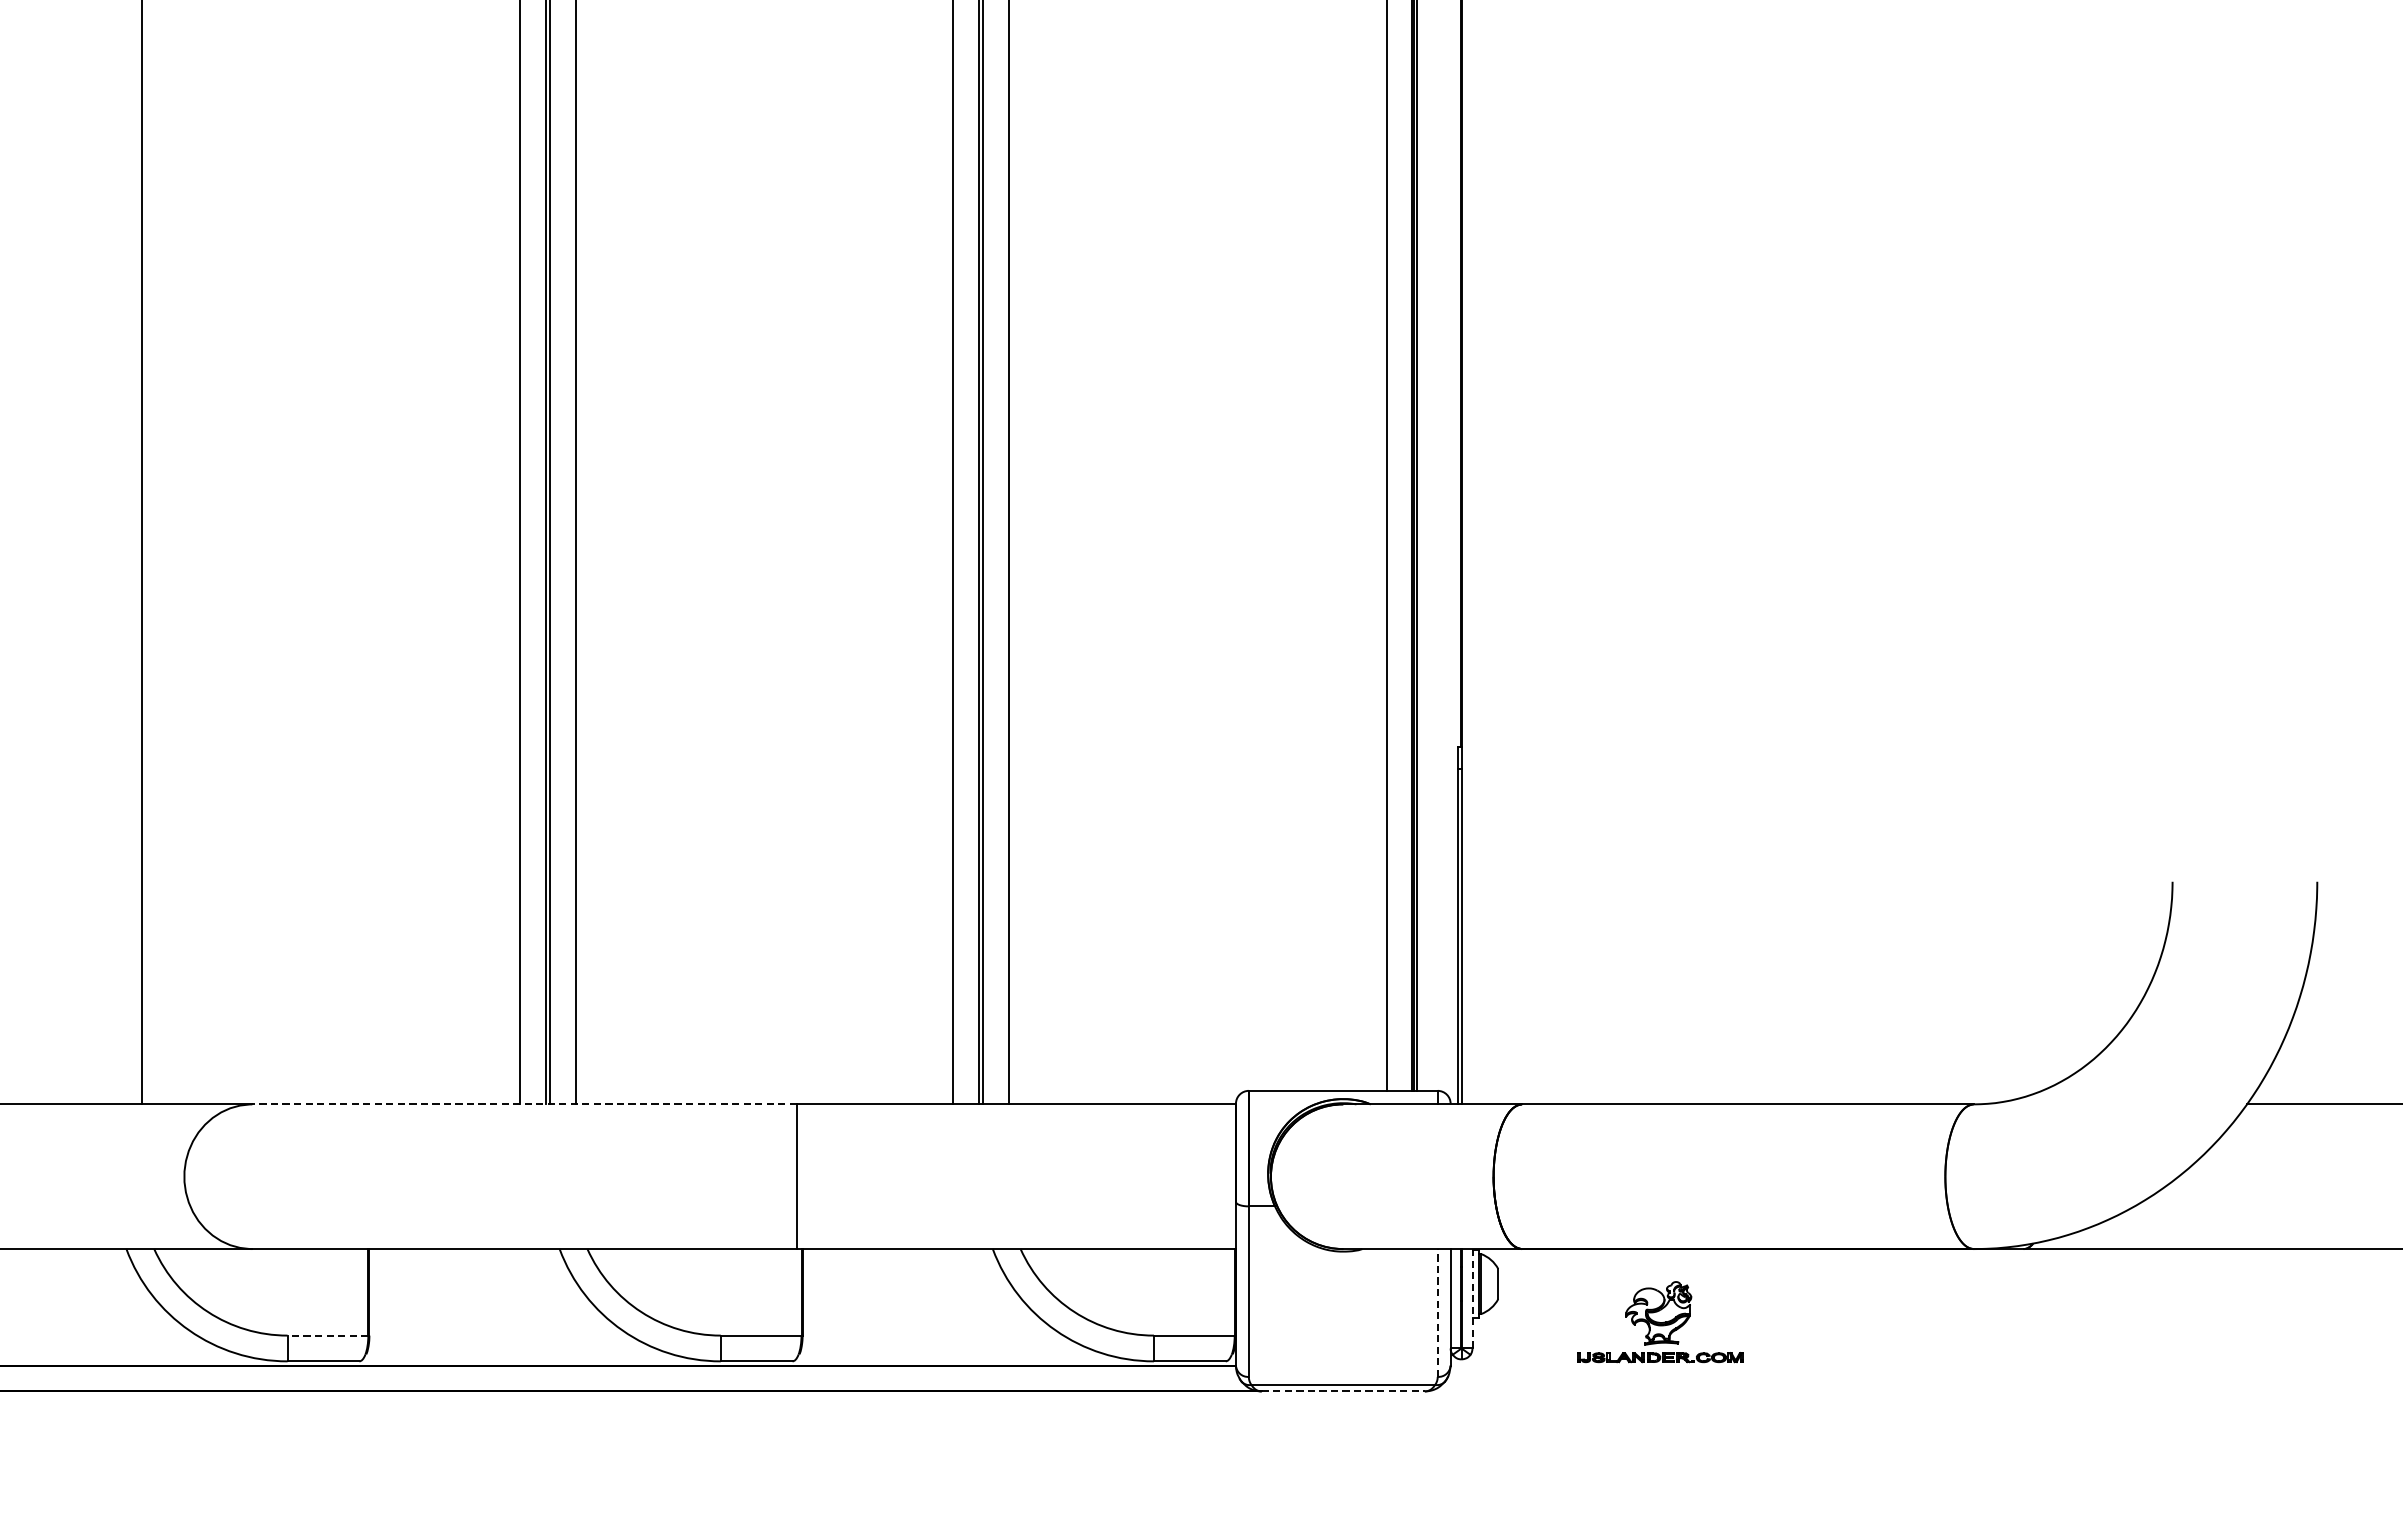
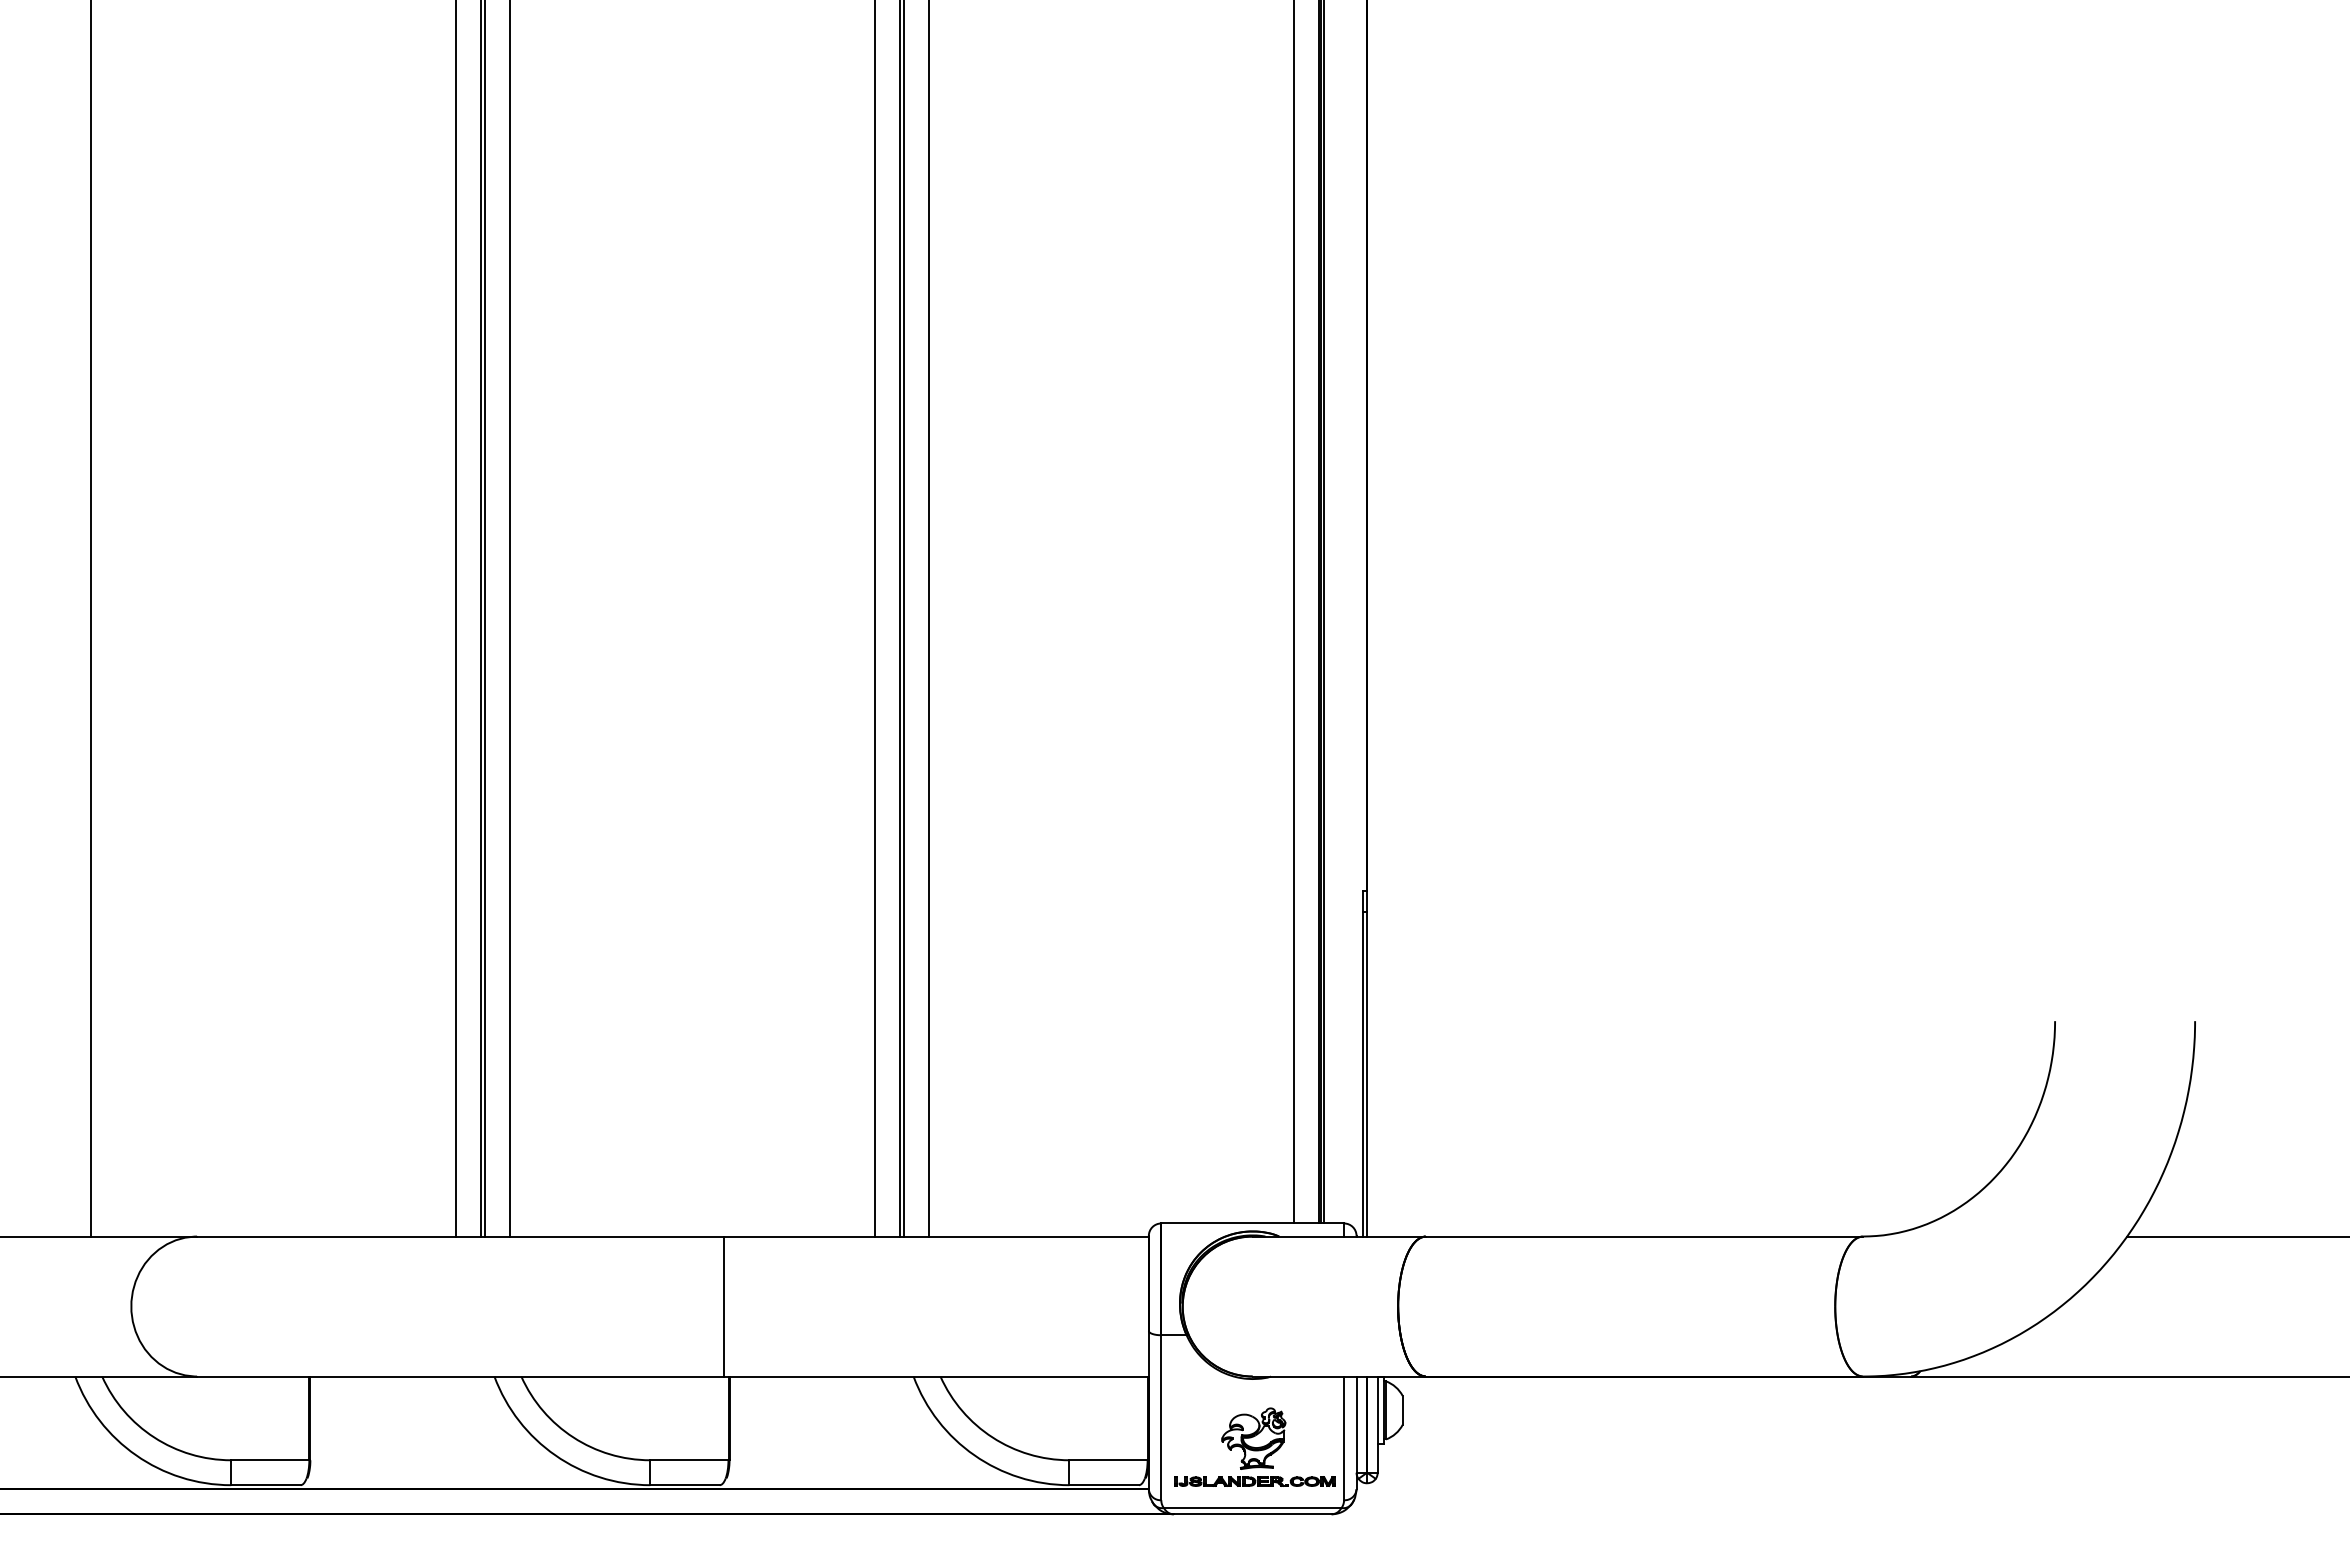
line: (524, 1104) -> (460, 1236), dashed -> solid
line: (1472, 1299) -> (1377, 1425), dashed -> solid
line: (1438, 1313) -> (1344, 1438), dashed -> solid
part: (1659, 1321) -> (1254, 1446), moved
line: (327, 1335) -> (269, 1460), dashed -> solid
line: (1343, 1391) -> (1252, 1514), dashed -> solid

